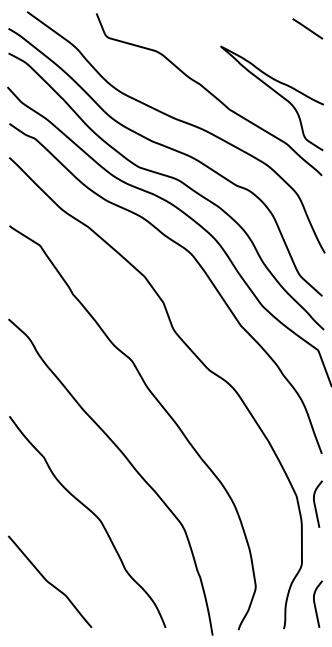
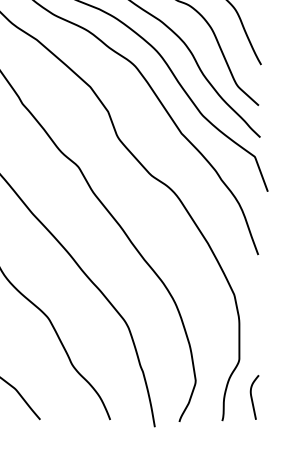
curve: (315, 503) -> (252, 302), removed

